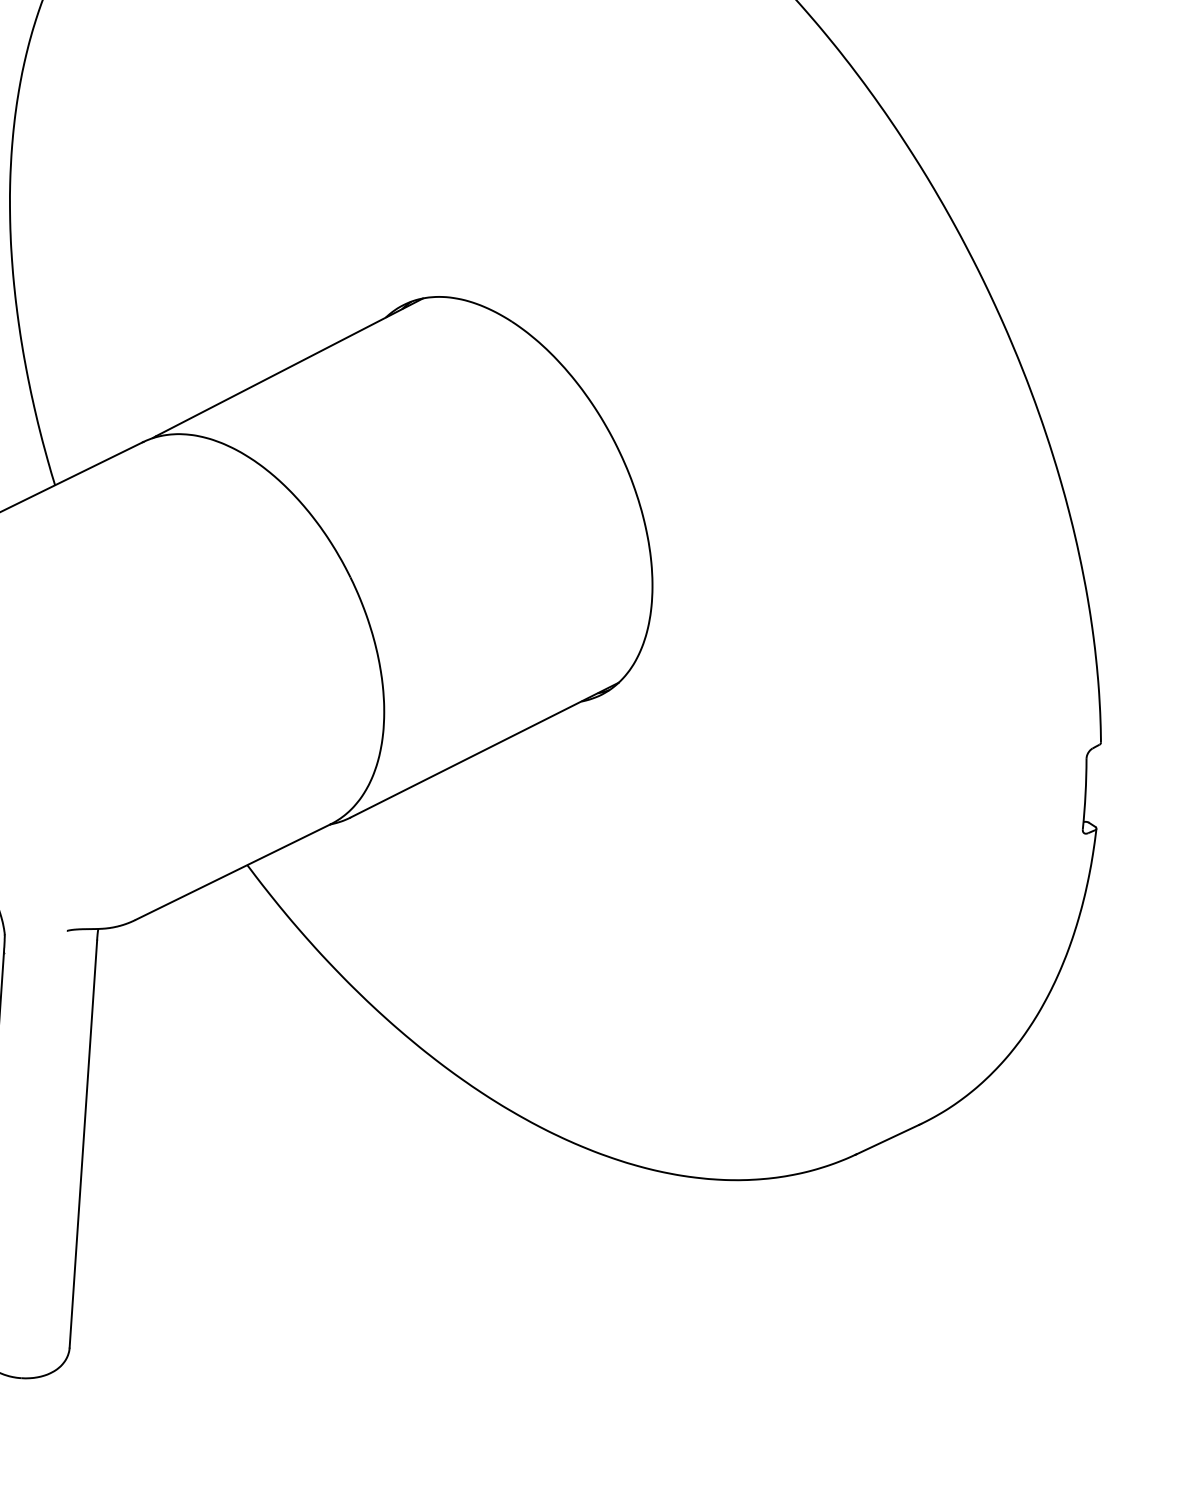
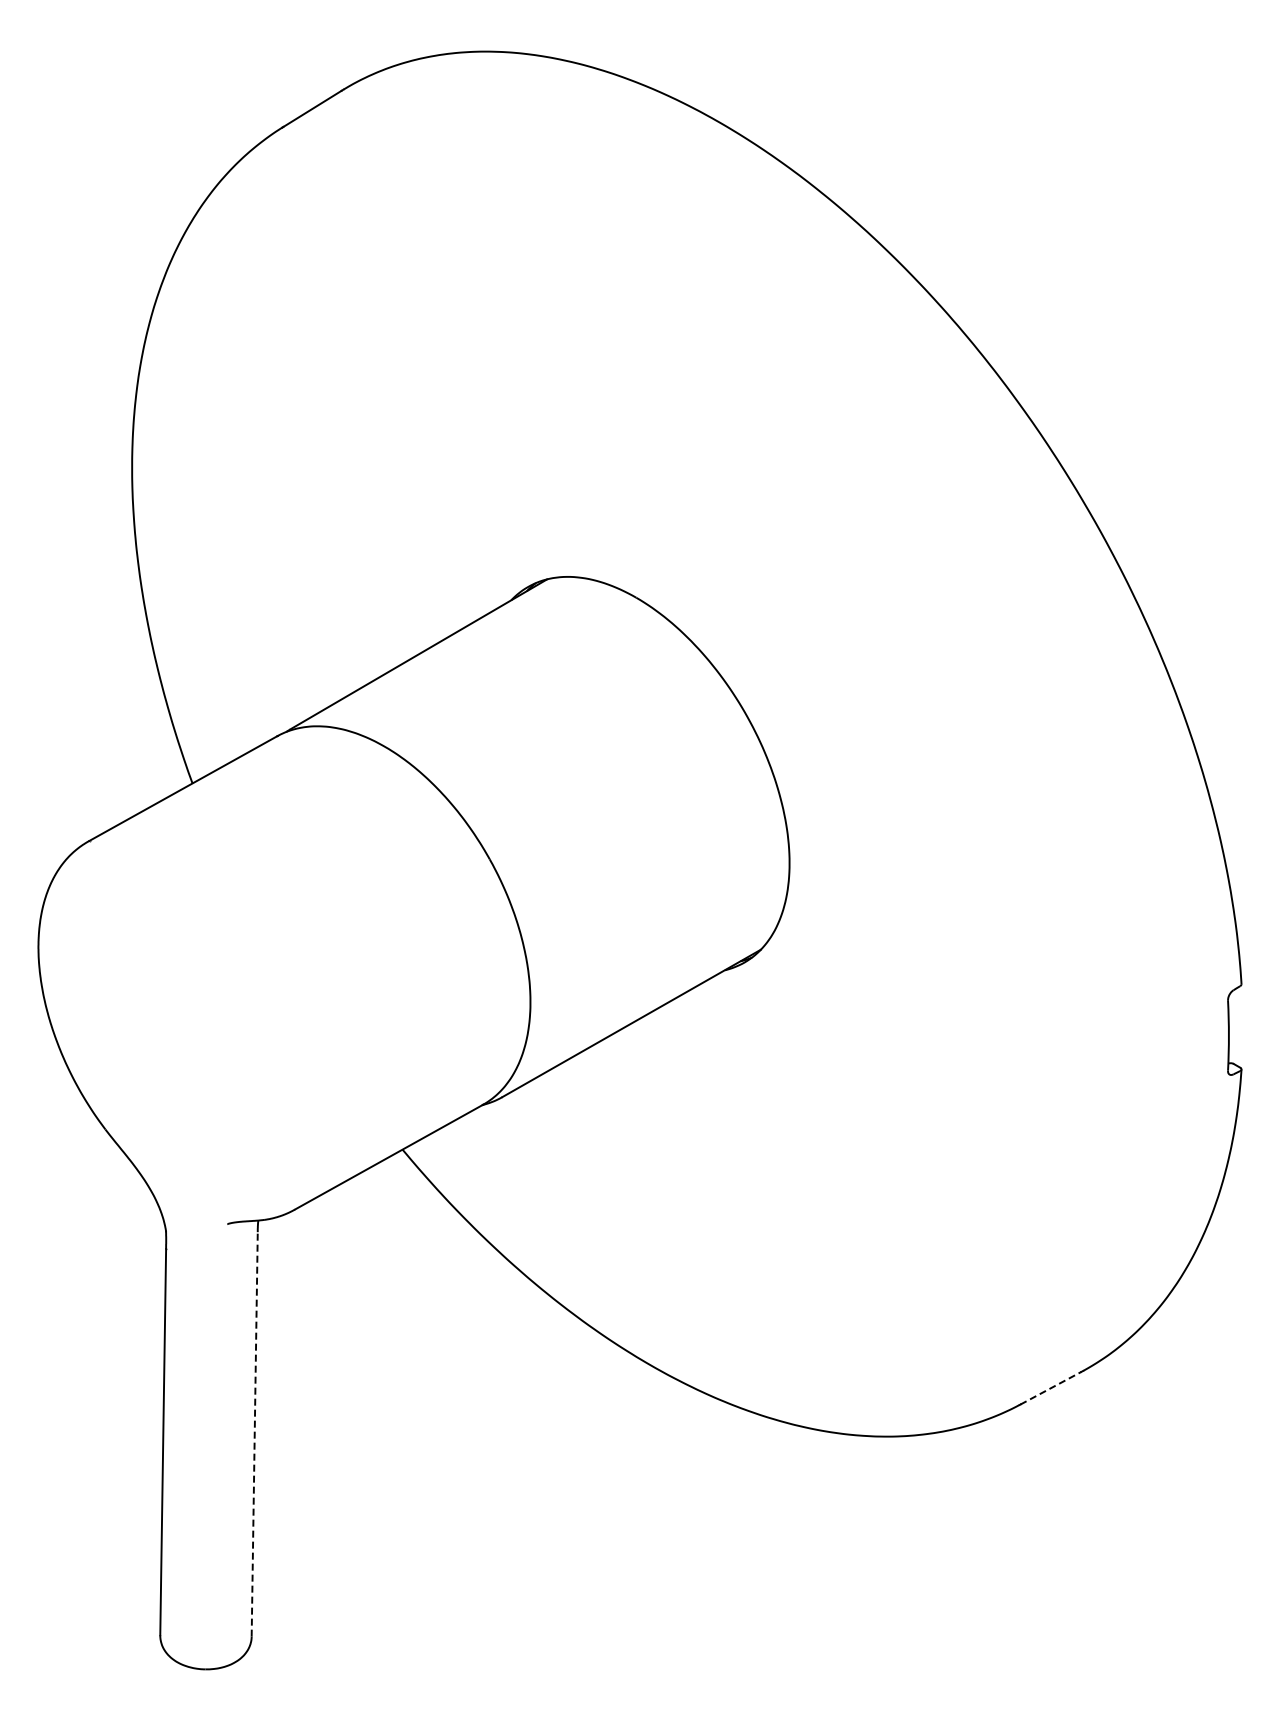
line: (887, 1139) -> (1050, 1388), solid -> dashed
line: (83, 1143) -> (254, 1433), solid -> dashed

